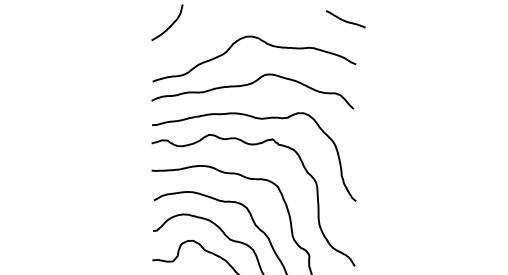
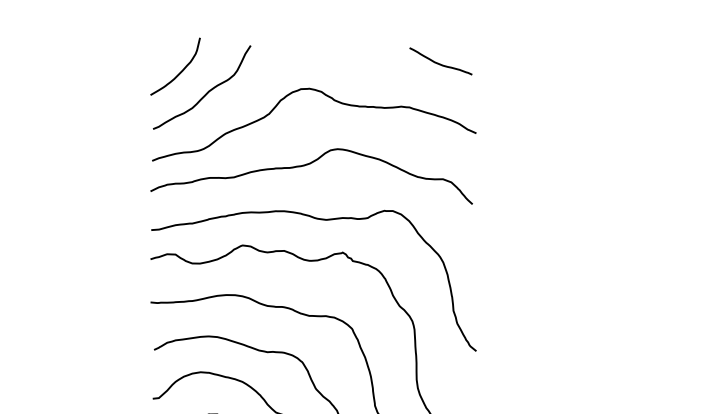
curve: (344, 19) -> (438, 61), moved
curve: (186, 38) -> (206, 91), added

